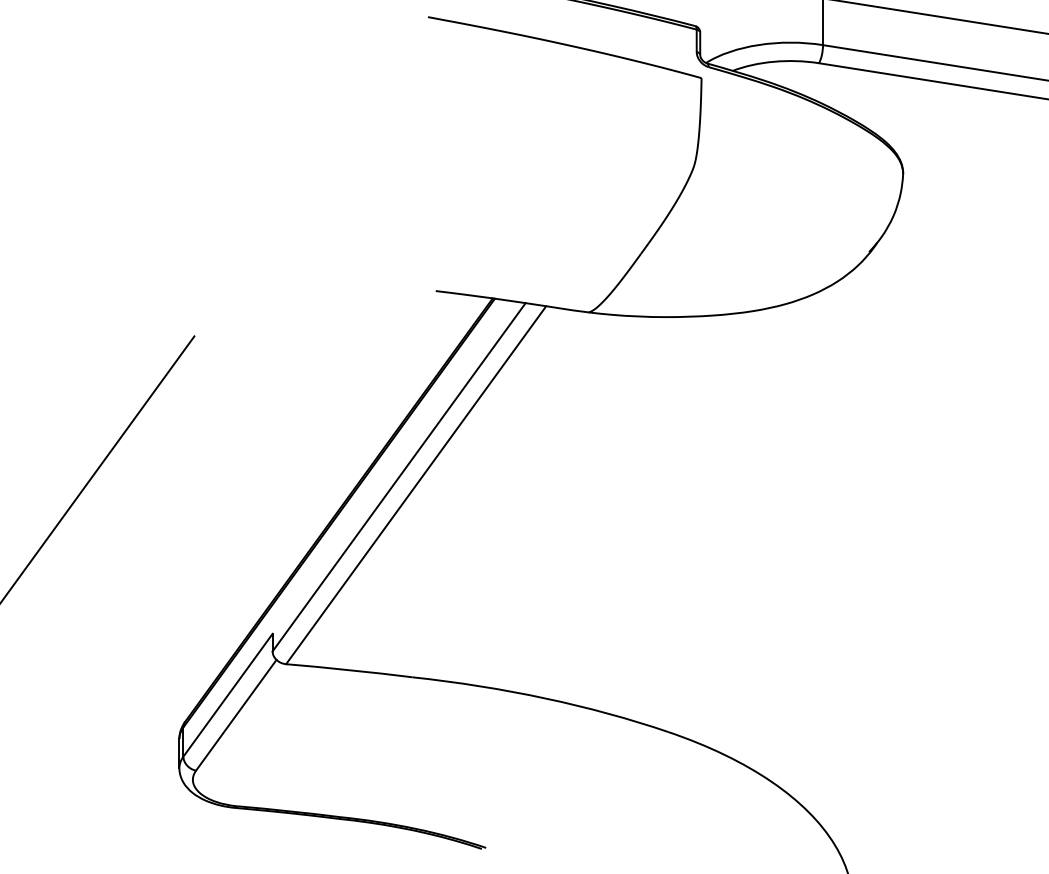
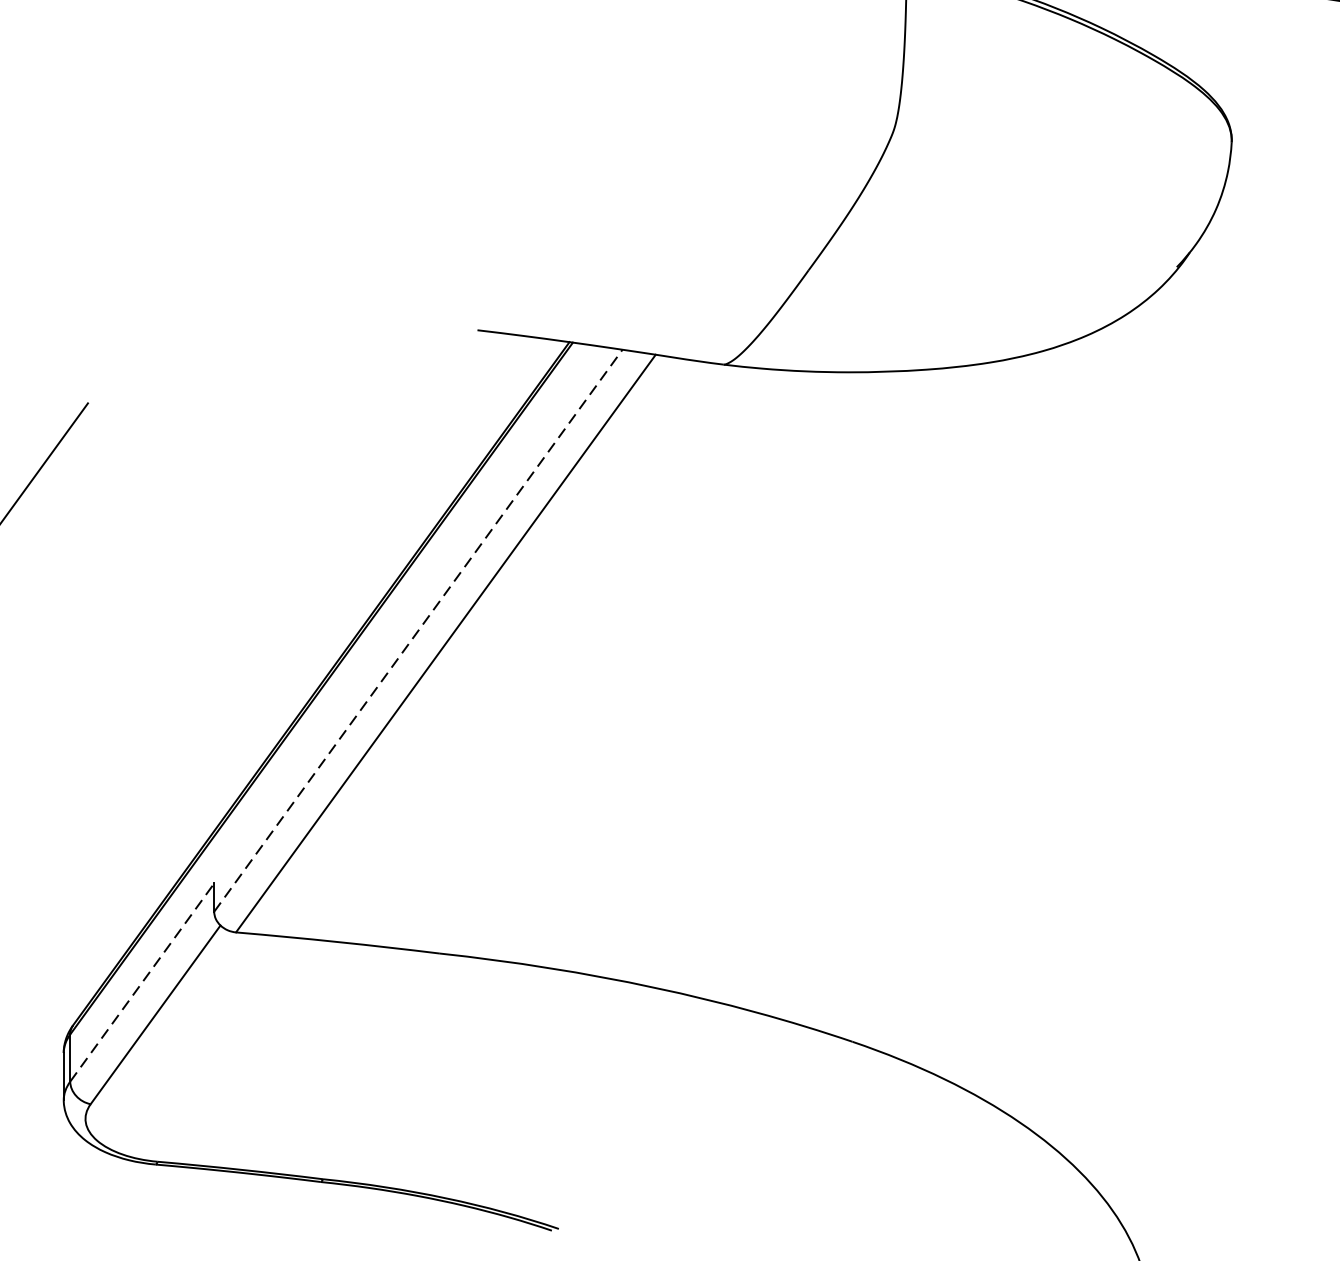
line: (399, 476) -> (418, 629), solid -> dashed
line: (228, 695) -> (142, 982), solid -> dashed

